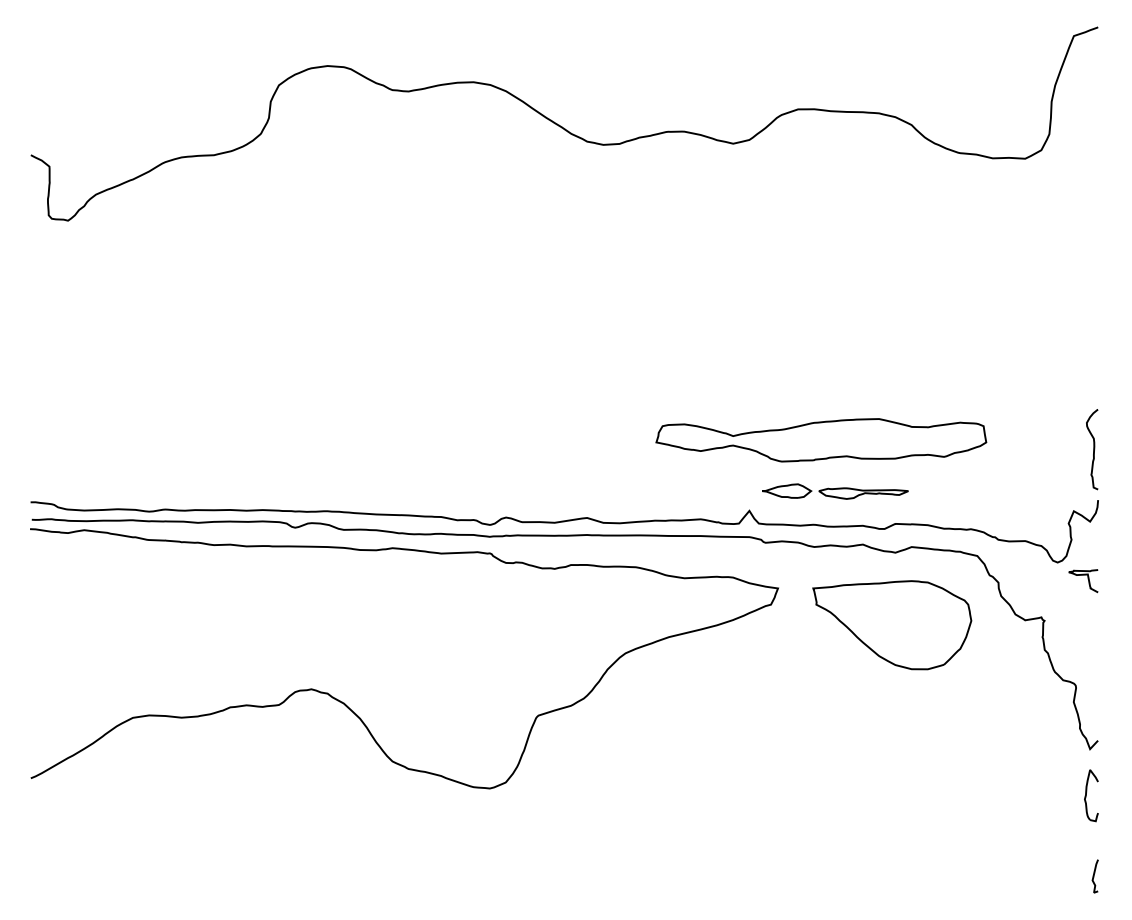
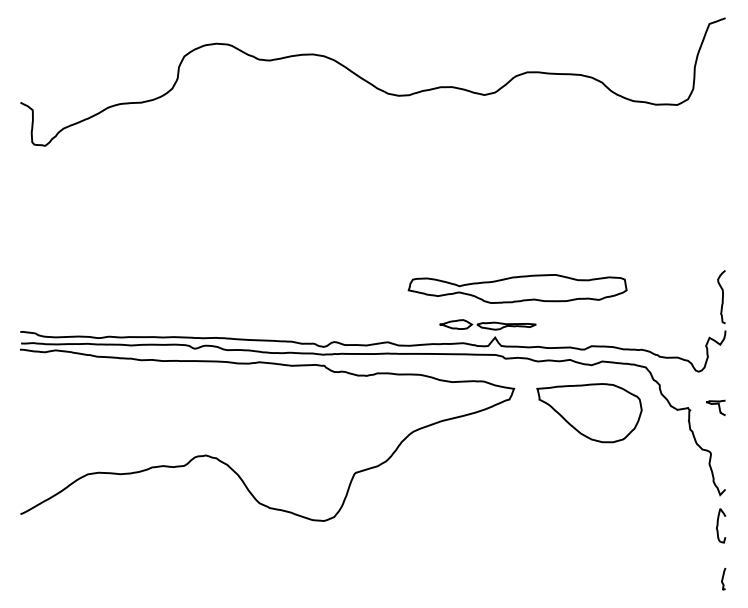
part: (821, 439) -> (517, 288), moved
part: (834, 491) -> (487, 324), moved
curve: (1082, 575) -> (715, 404), moved

